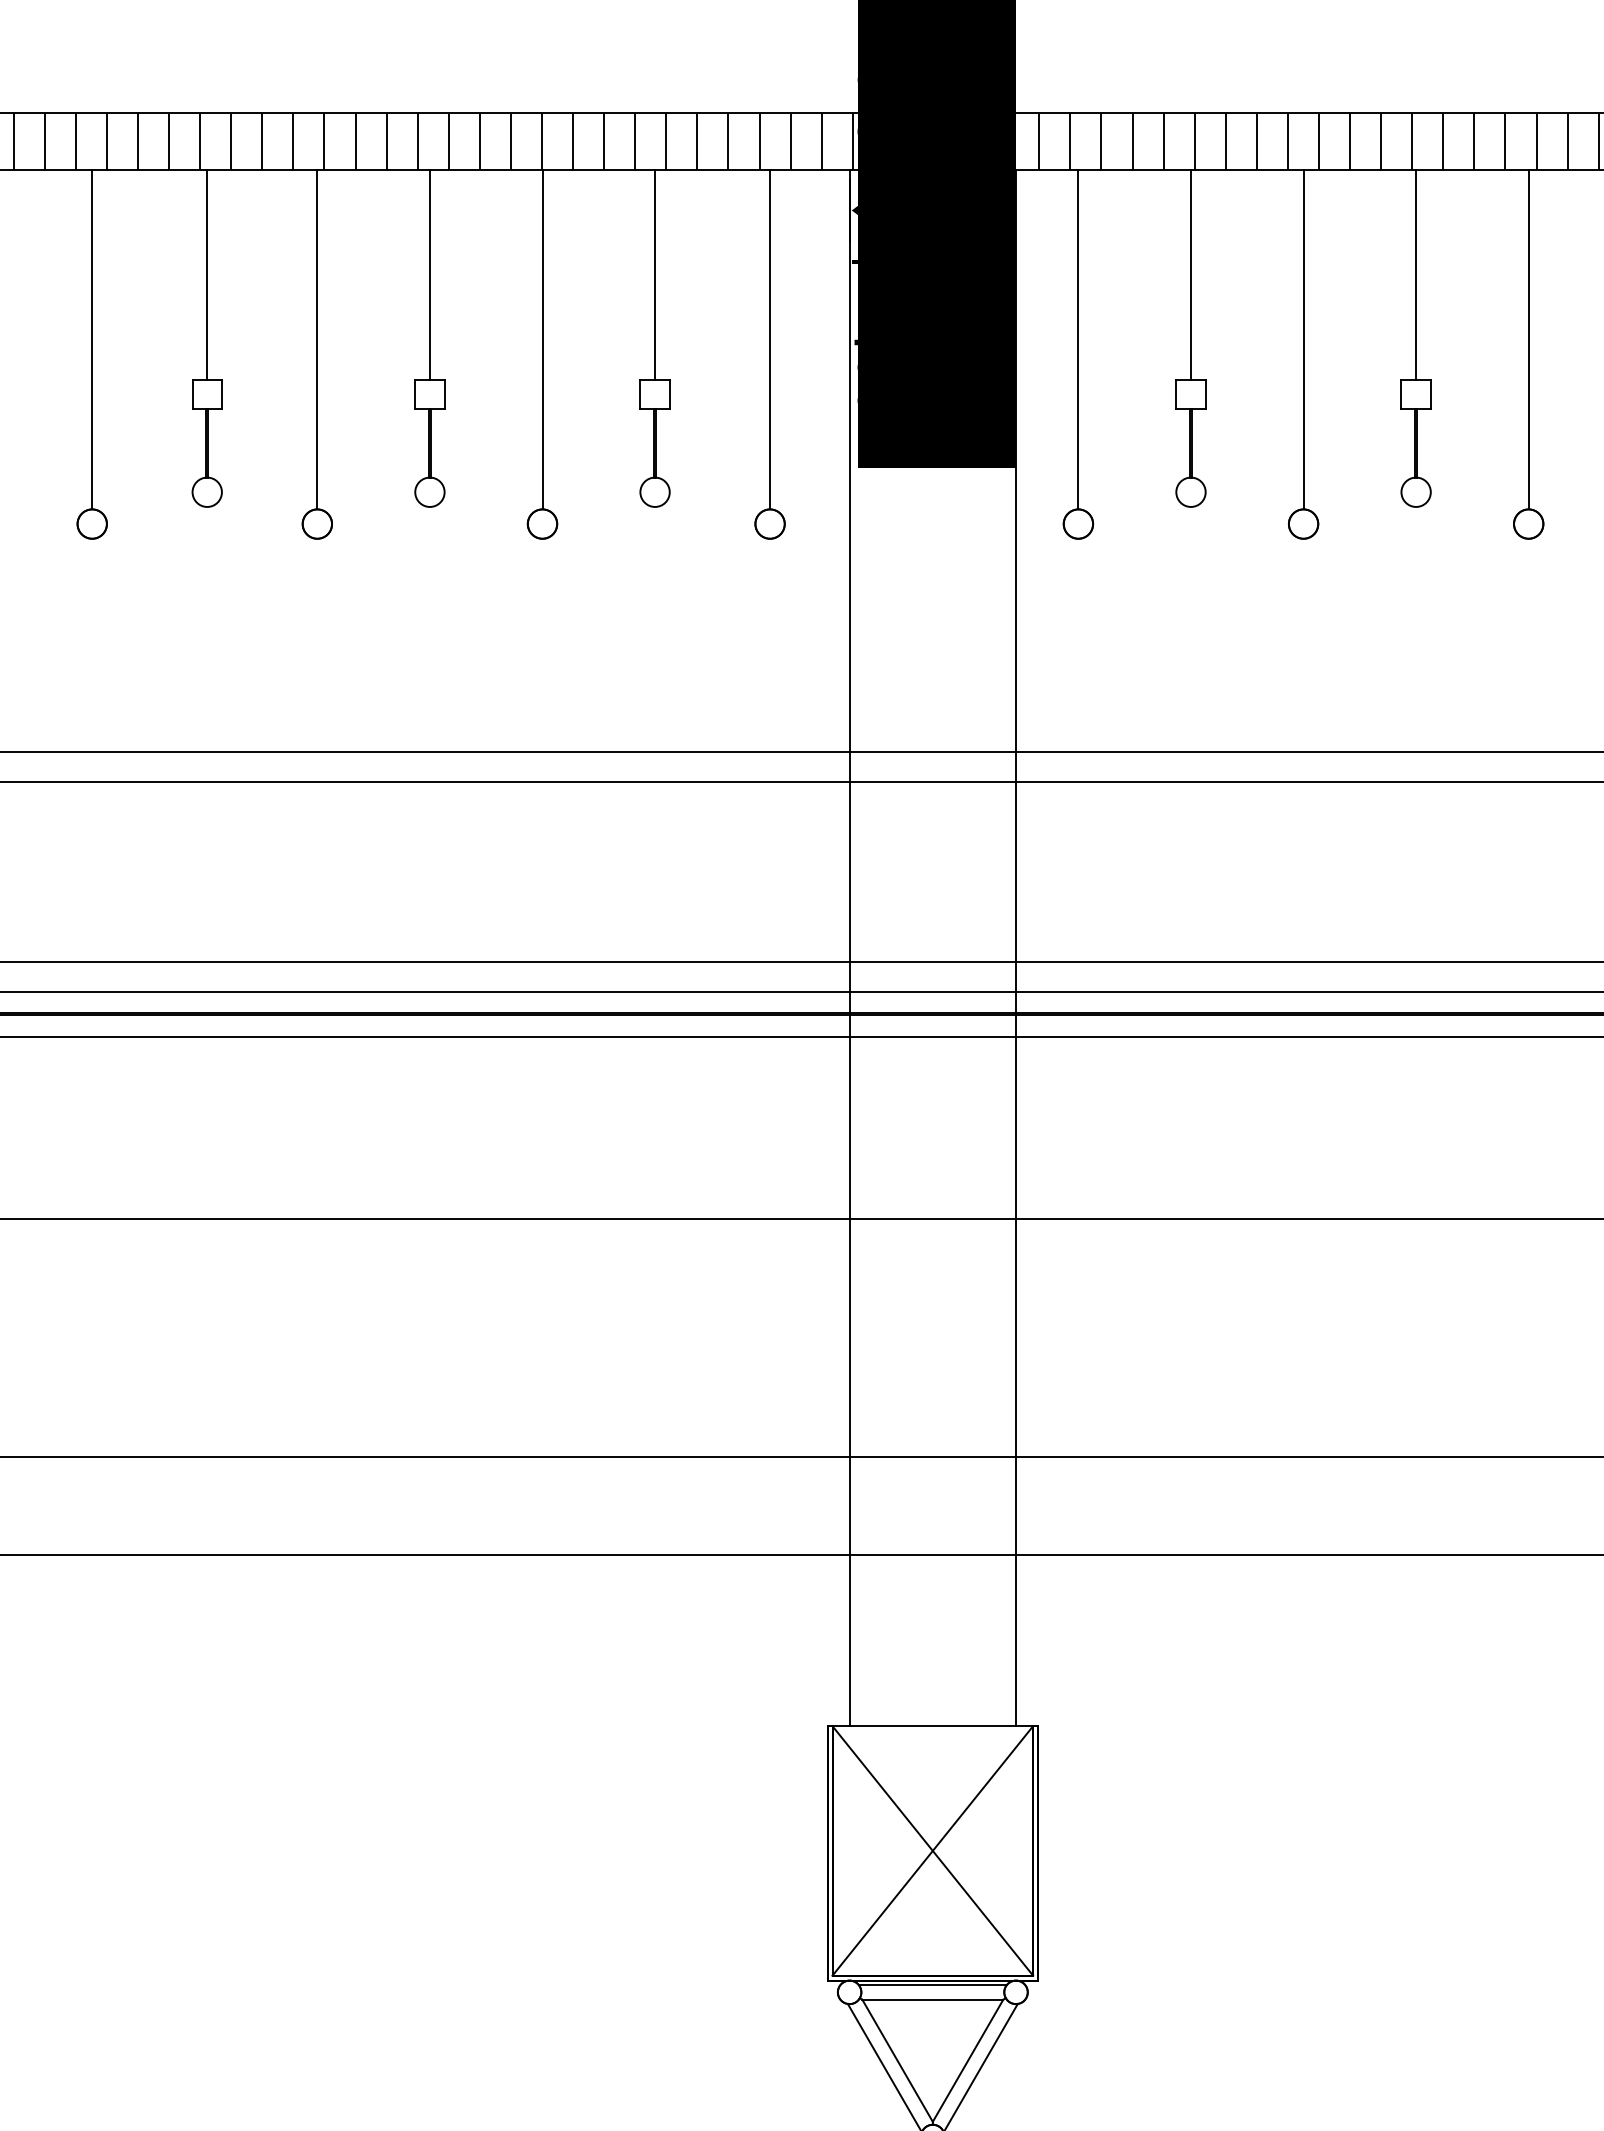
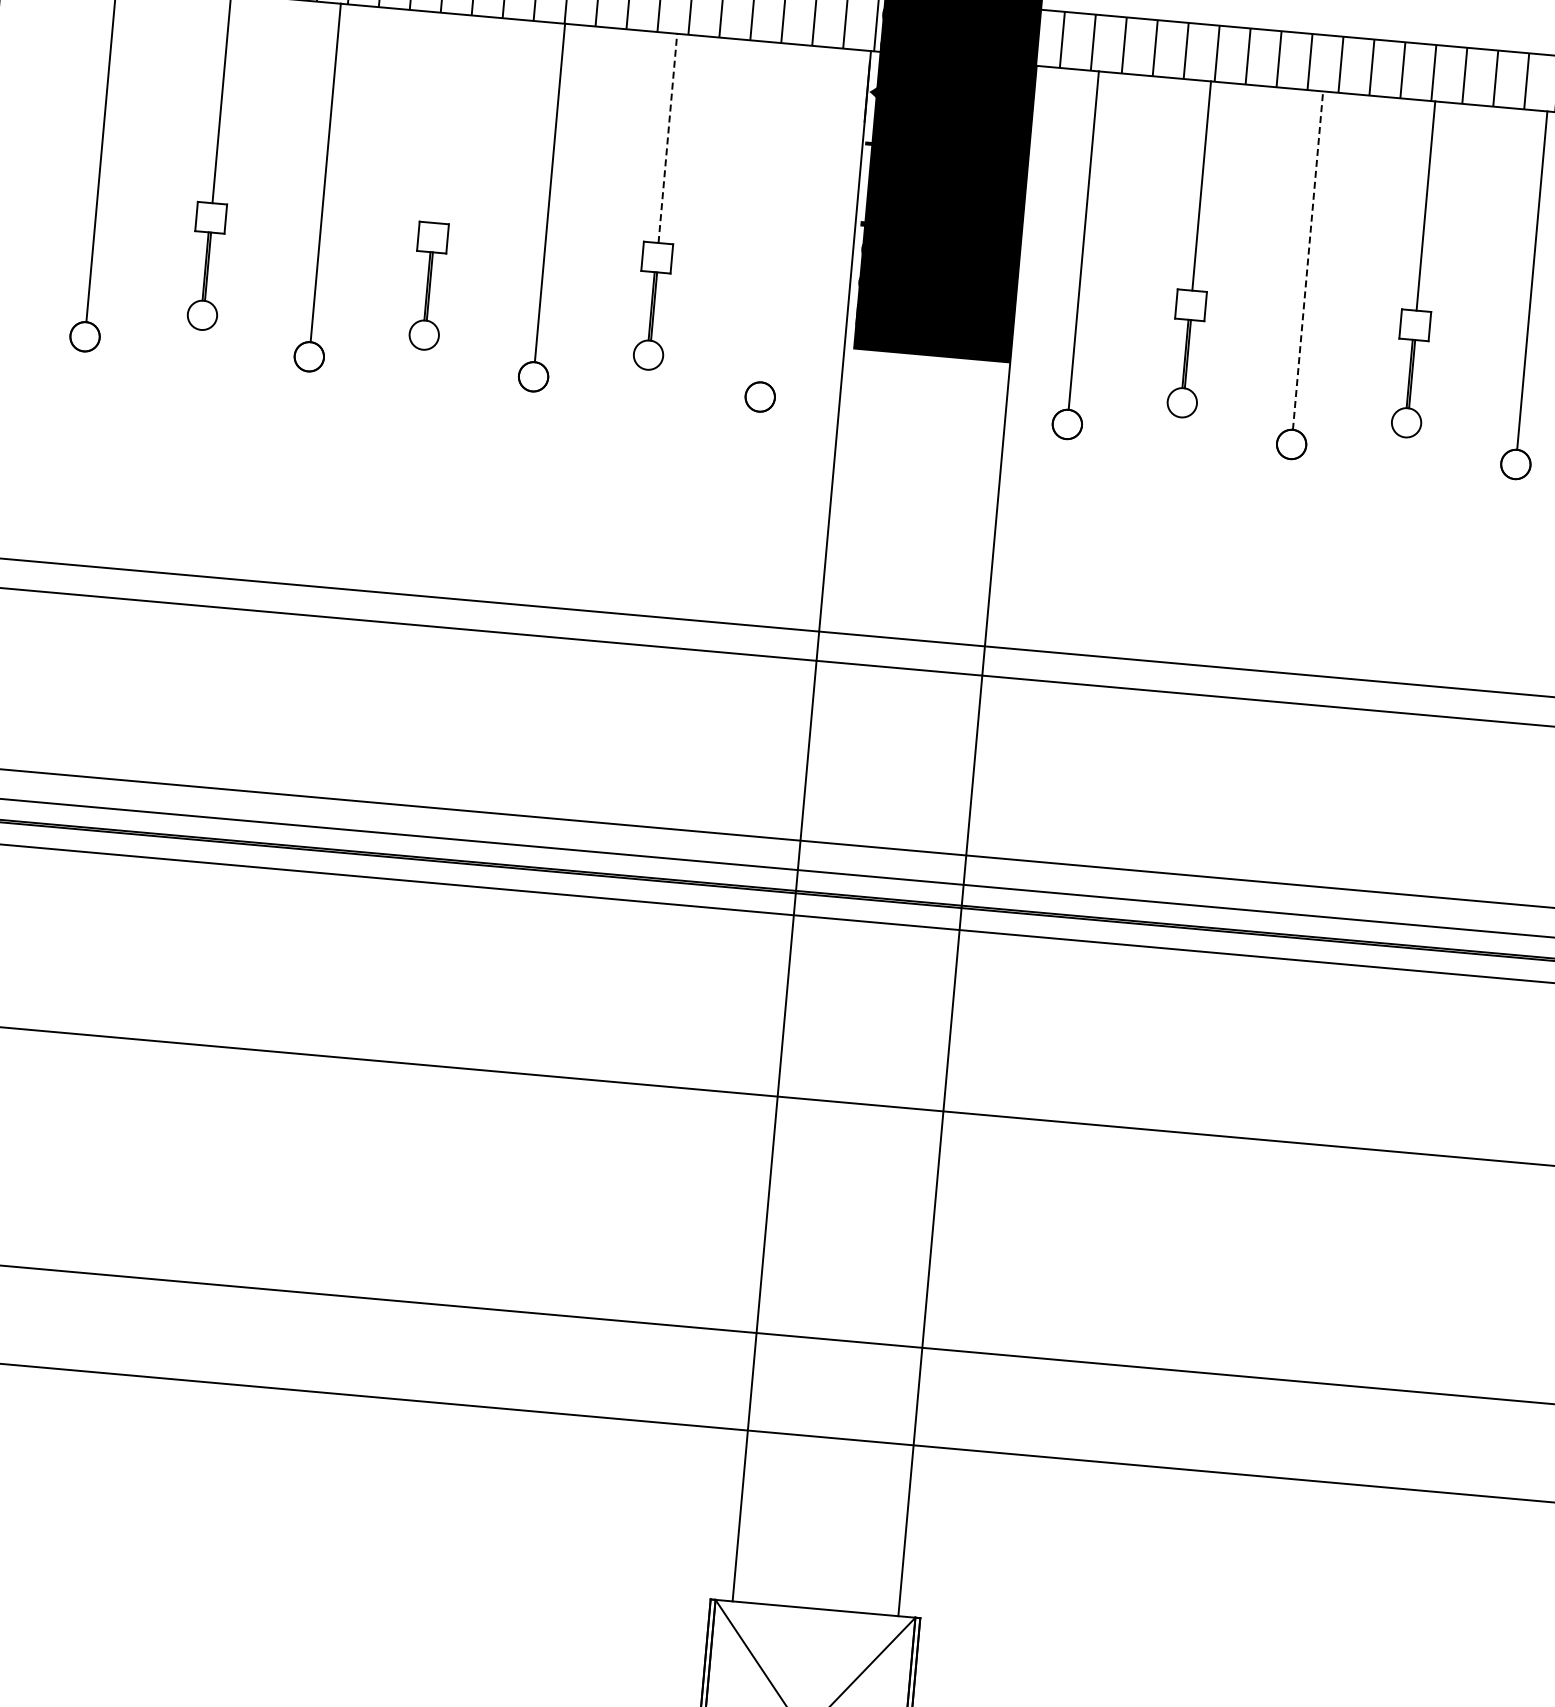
line: (429, 274) -> (443, 118), removed
line: (655, 274) -> (668, 138), solid -> dashed
line: (770, 339) -> (777, 213), removed
line: (1303, 339) -> (1307, 260), solid -> dashed

